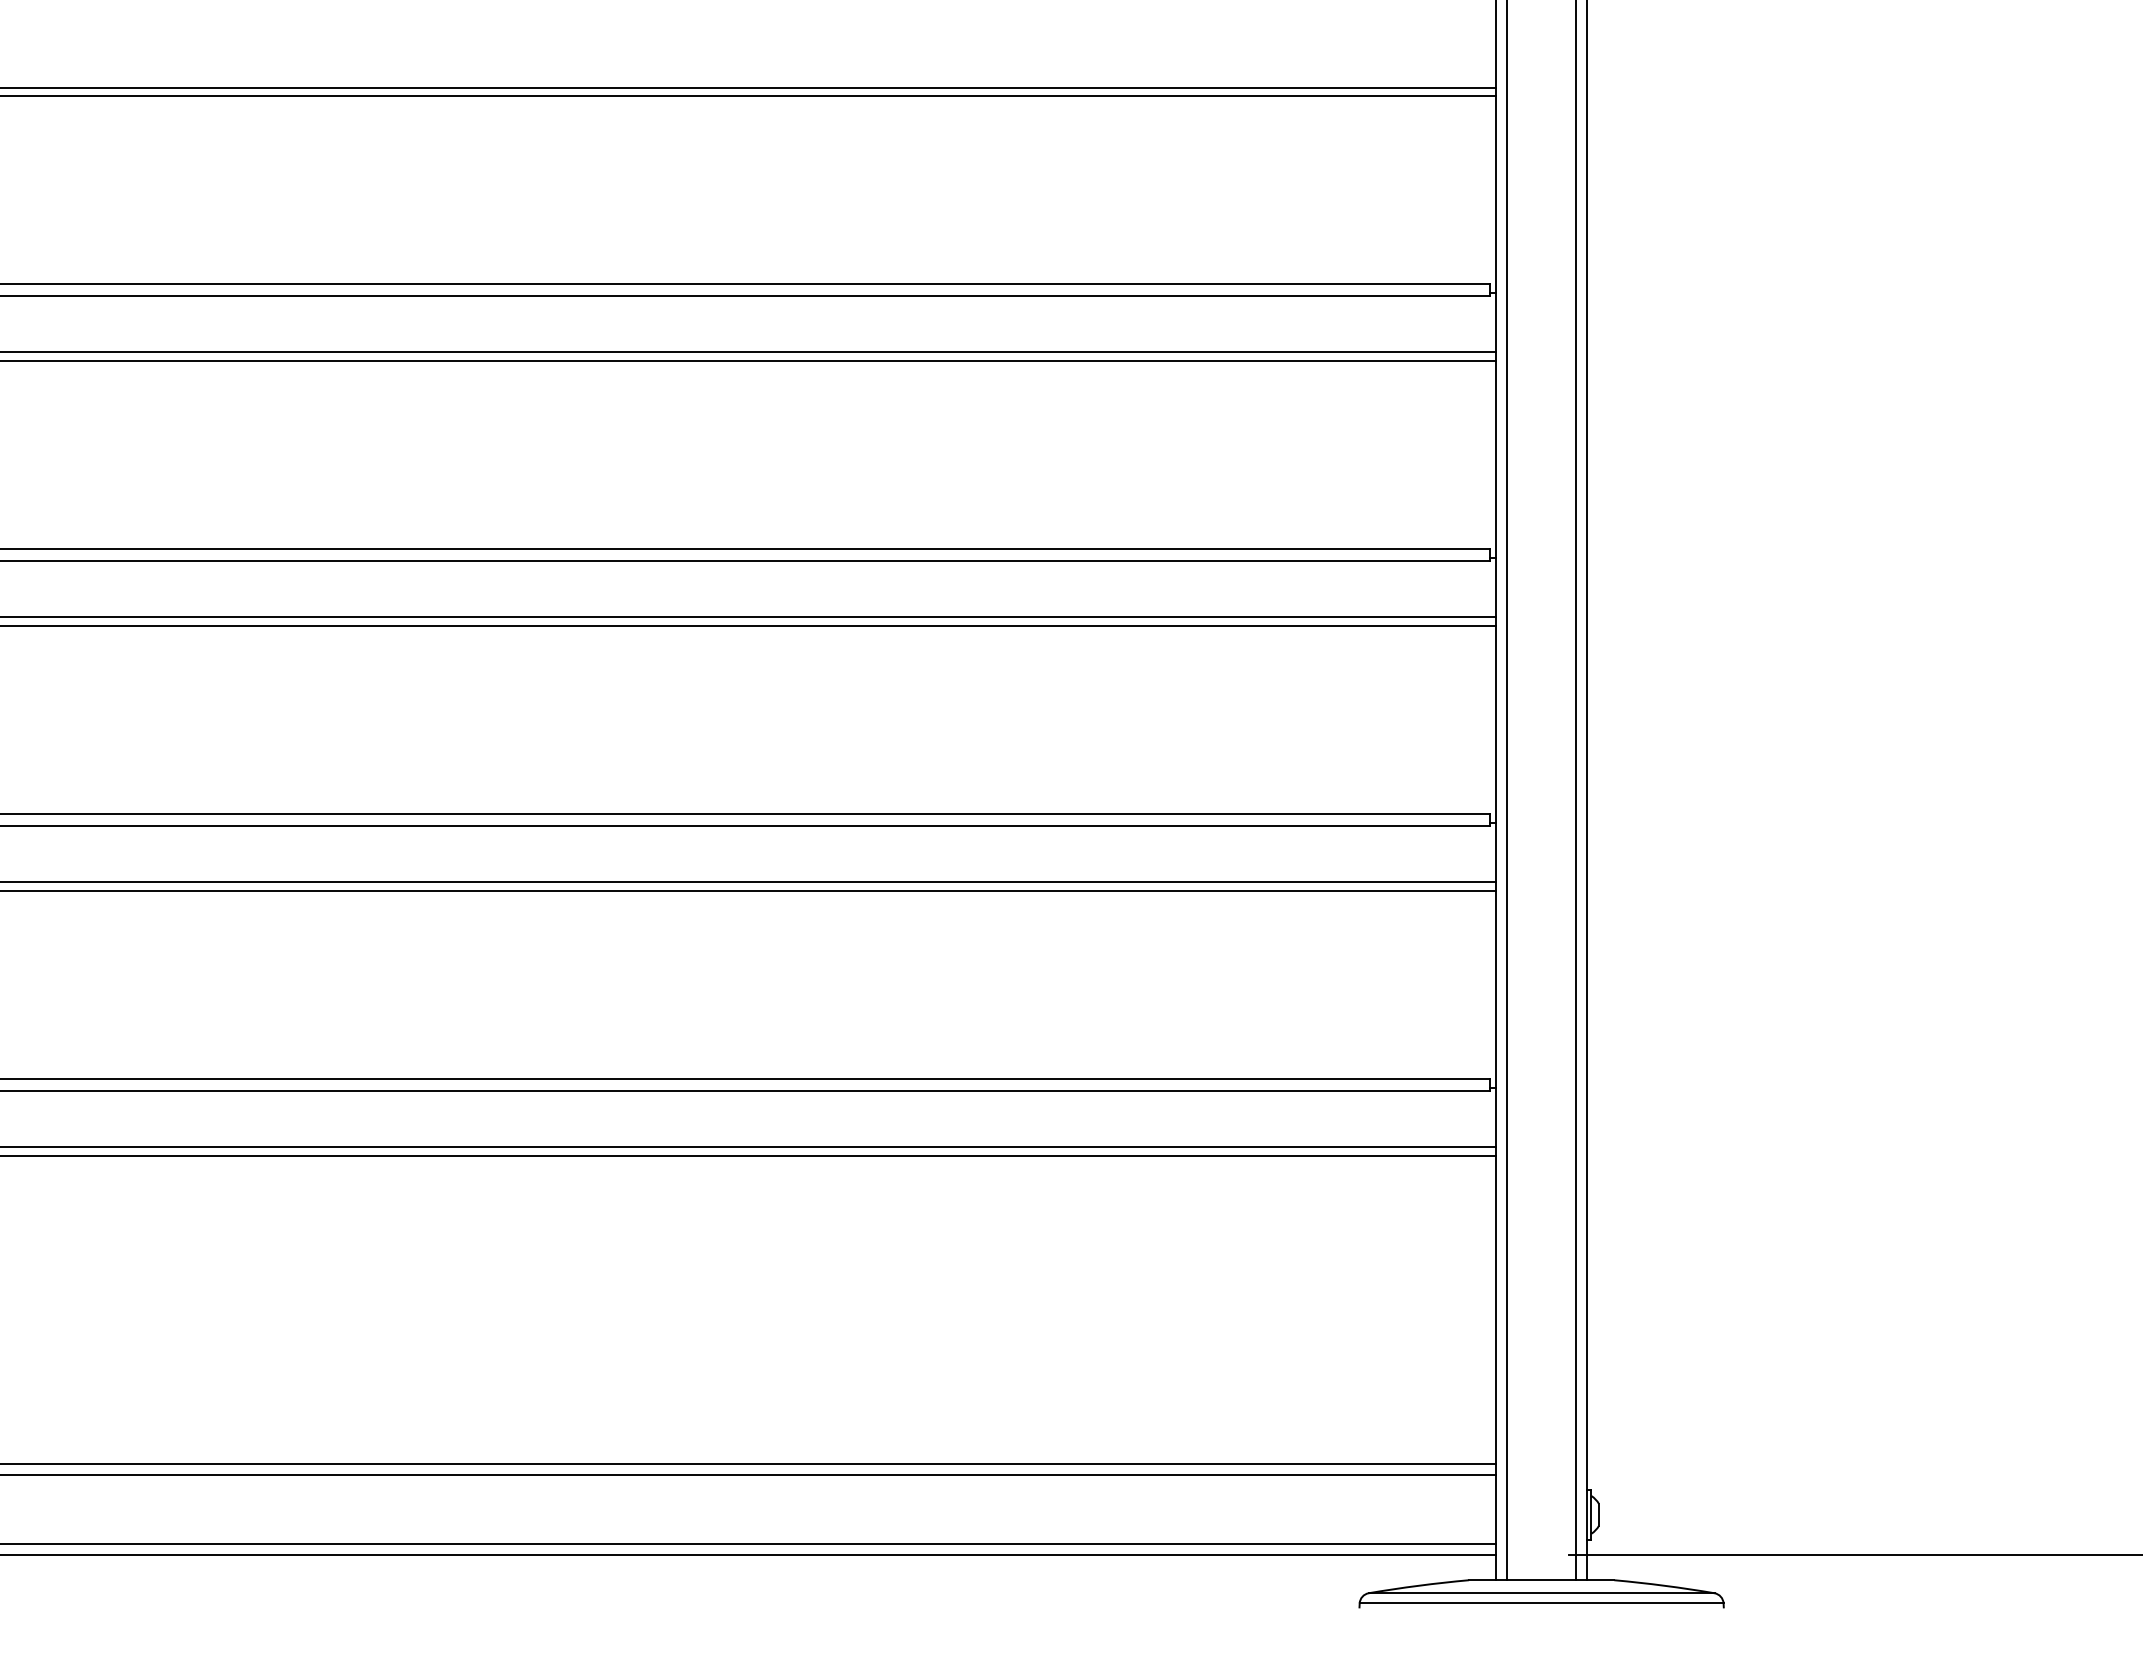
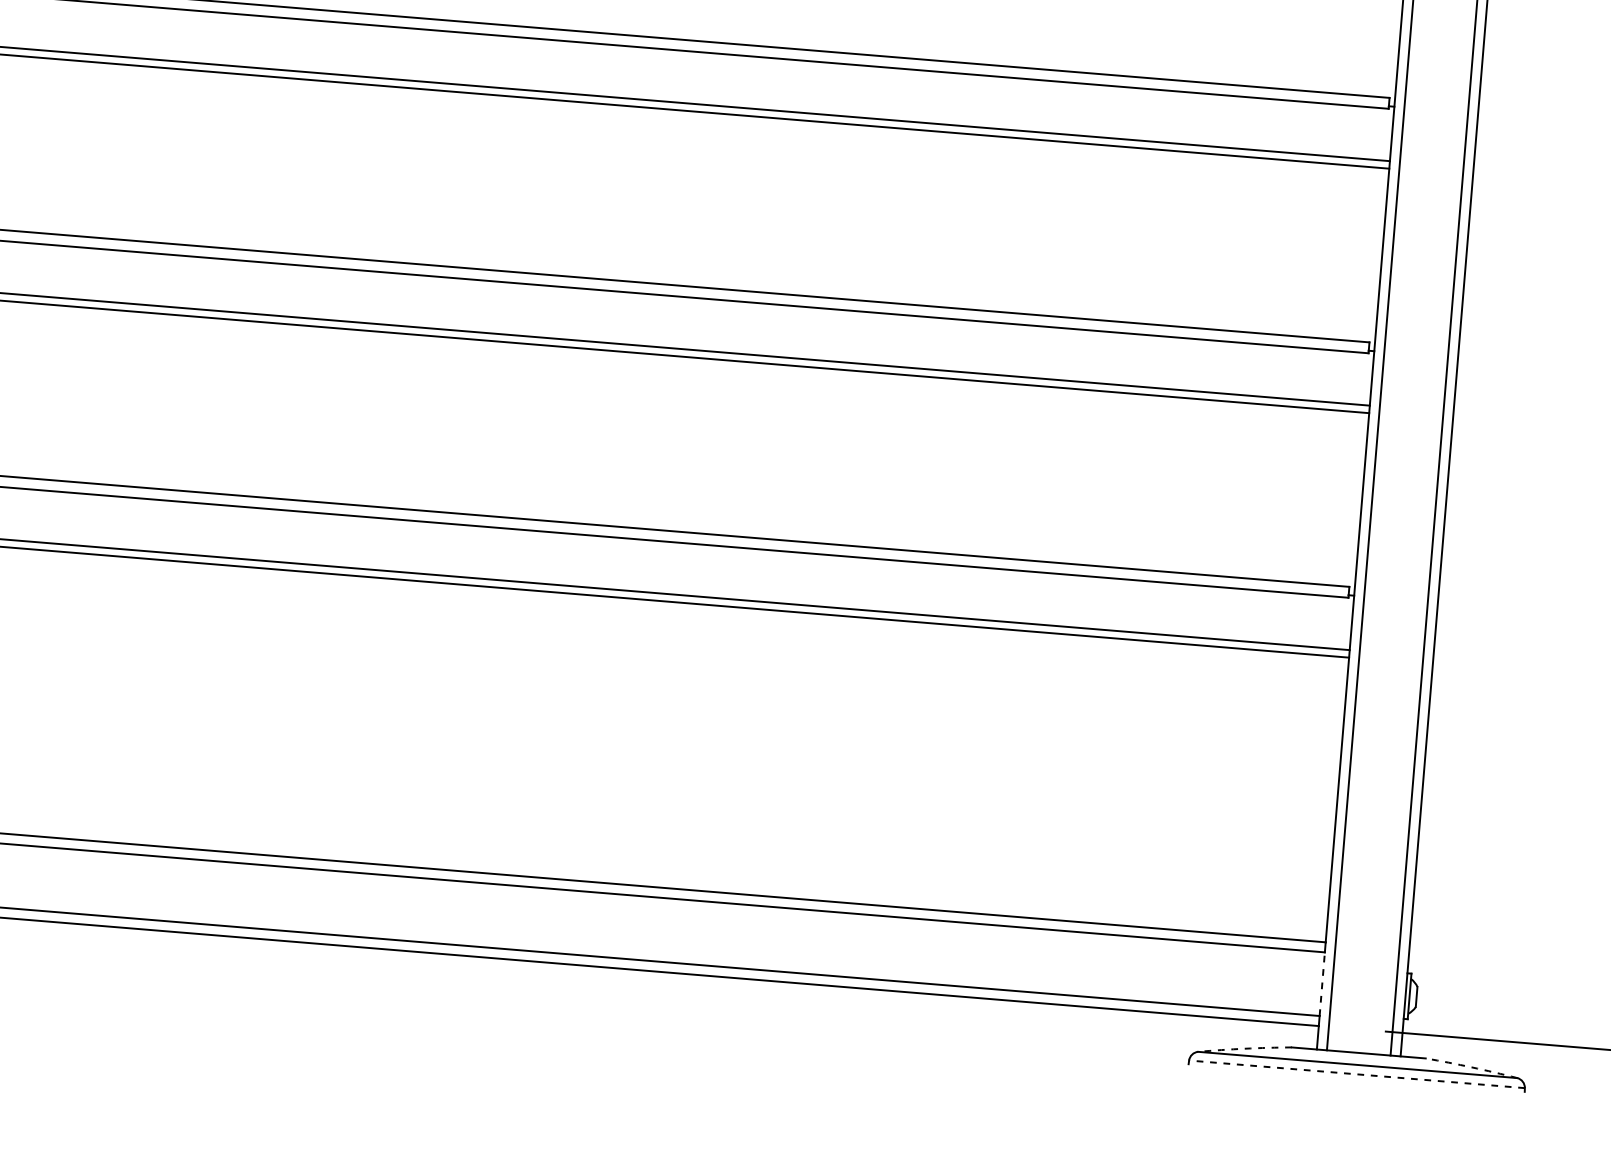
line: (1496, 1508) -> (1322, 983), solid -> dashed
arc: (1418, 1585) -> (1244, 1048), solid -> dashed
arc: (1664, 1585) -> (1471, 1067), solid -> dashed
line: (1541, 1603) -> (1356, 1074), solid -> dashed

